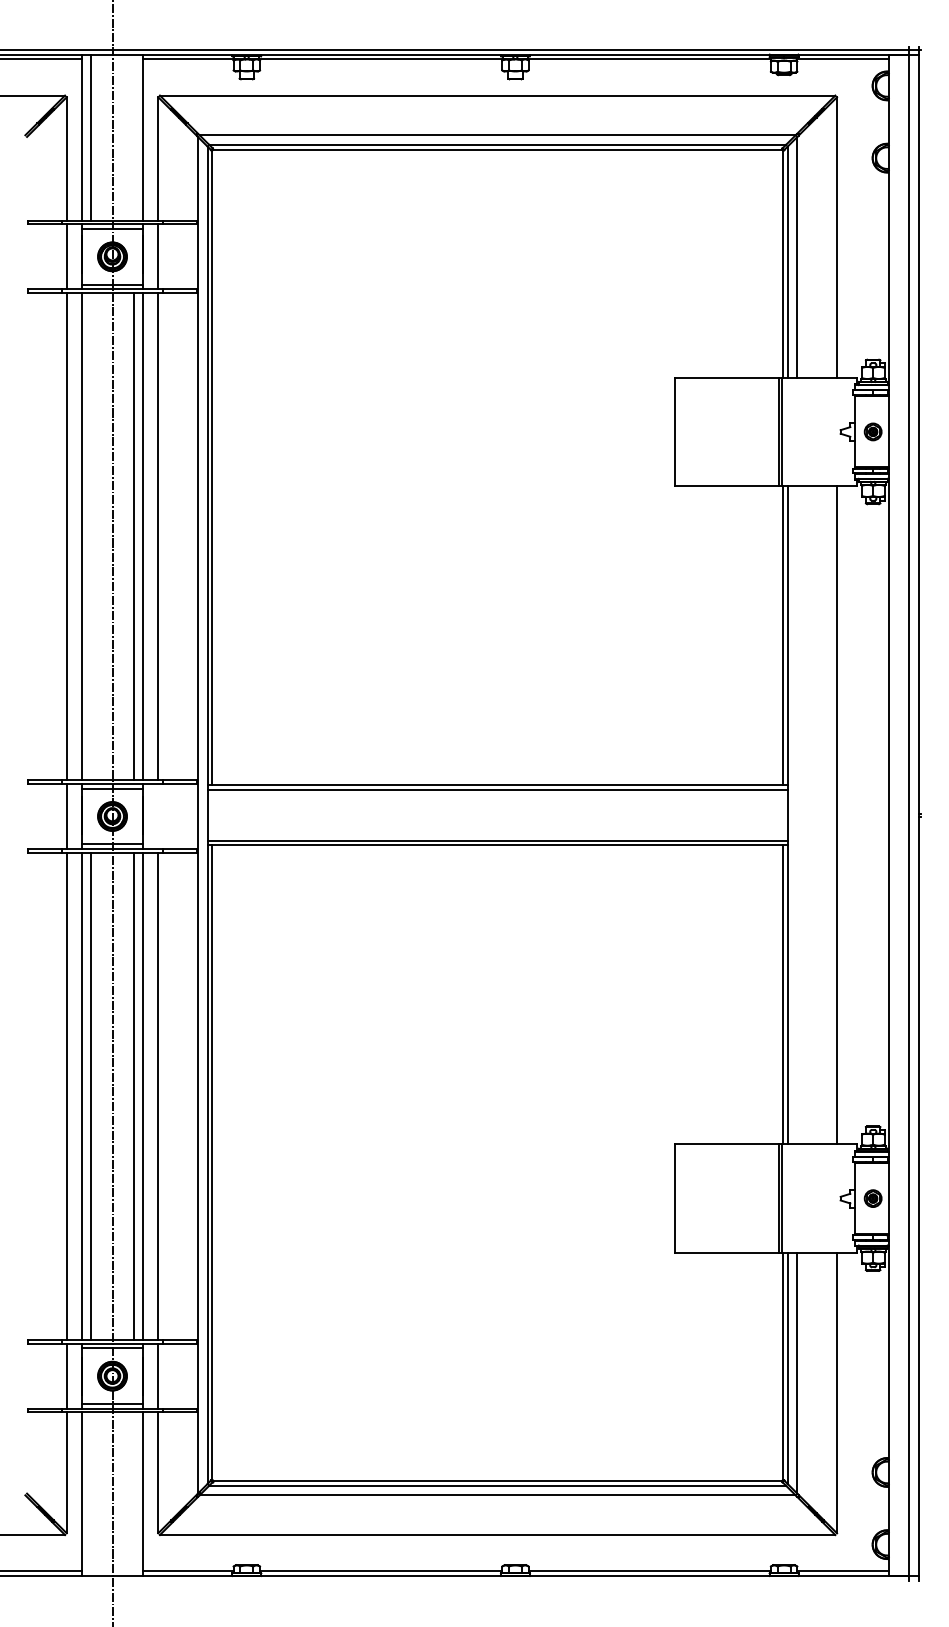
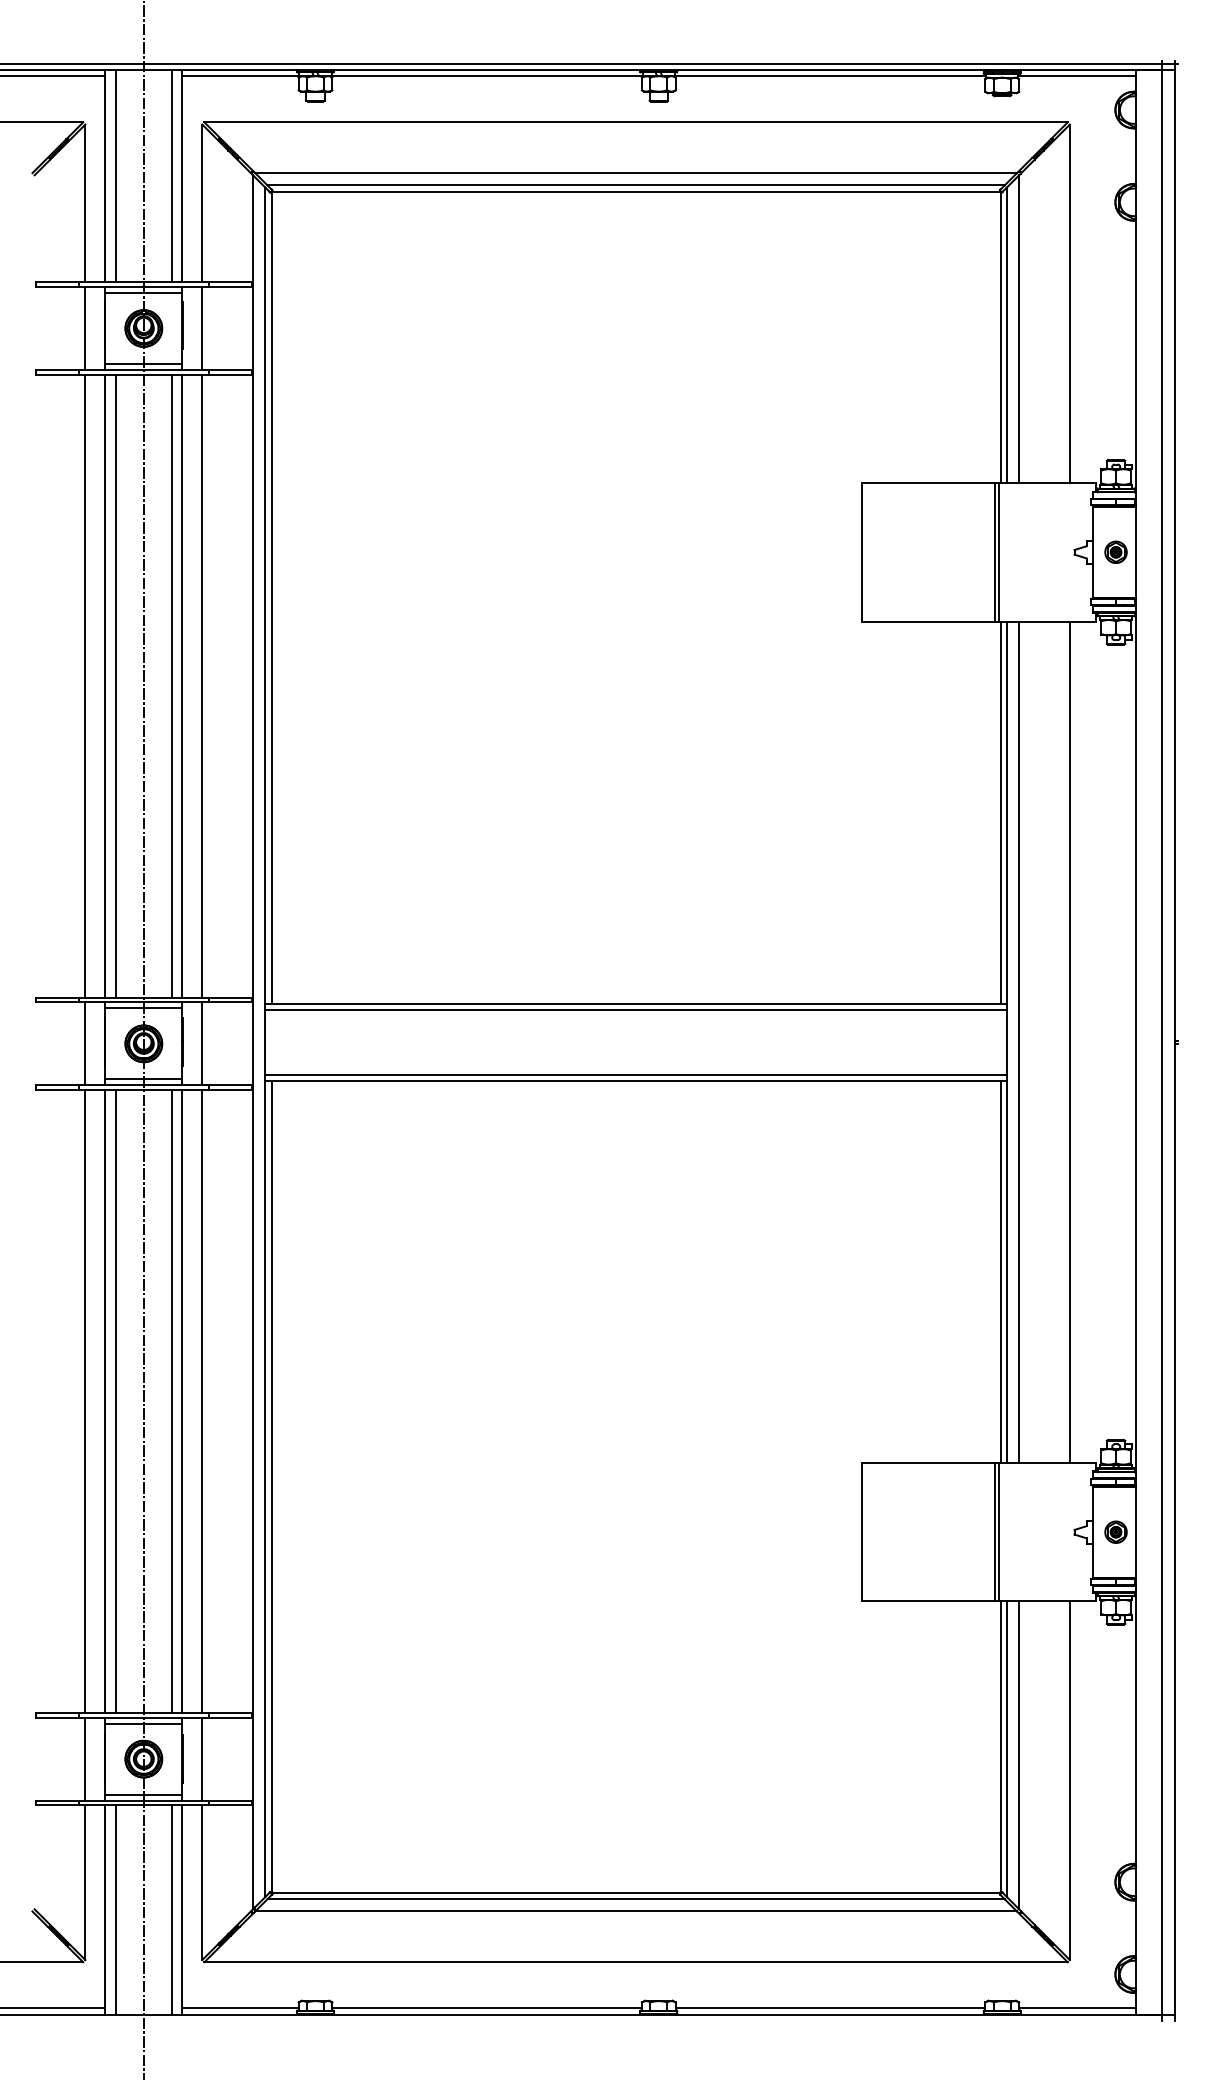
line: (134, 137) -> (171, 176), added
line: (91, 536) -> (116, 685), added
line: (797, 815) -> (1019, 1042), added
line: (158, 816) -> (202, 1043), added
line: (91, 1493) -> (116, 1909), added
line: (134, 1493) -> (171, 1909), added

